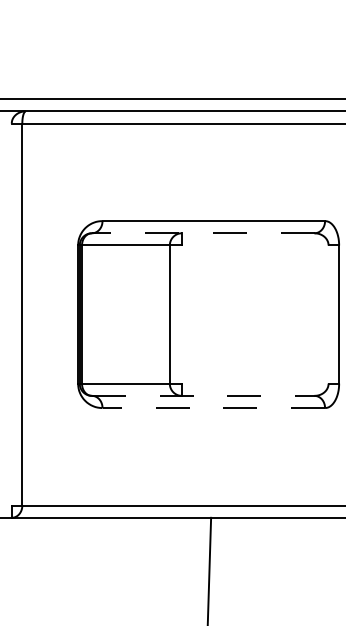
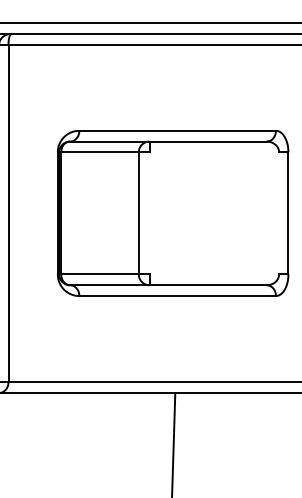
line: (202, 233) -> (167, 141), dashed -> solid
line: (203, 395) -> (168, 284), dashed -> solid
line: (213, 408) -> (177, 296), dashed -> solid

